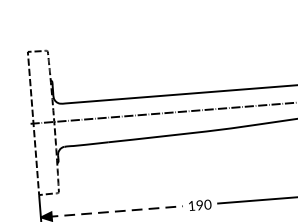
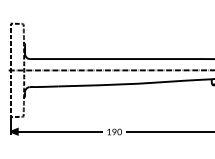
line: (115, 211) -> (59, 131), dashed -> solid

